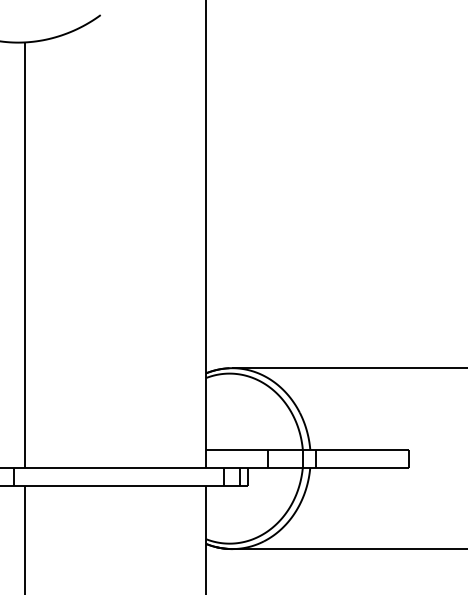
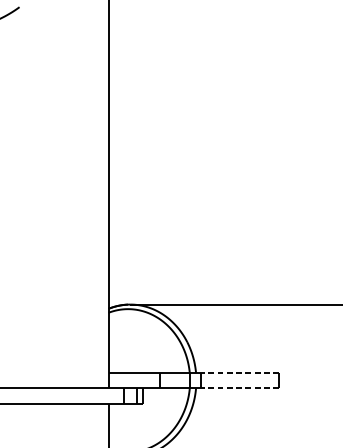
line: (362, 449) -> (240, 373), solid -> dashed
line: (362, 467) -> (240, 388), solid -> dashed

